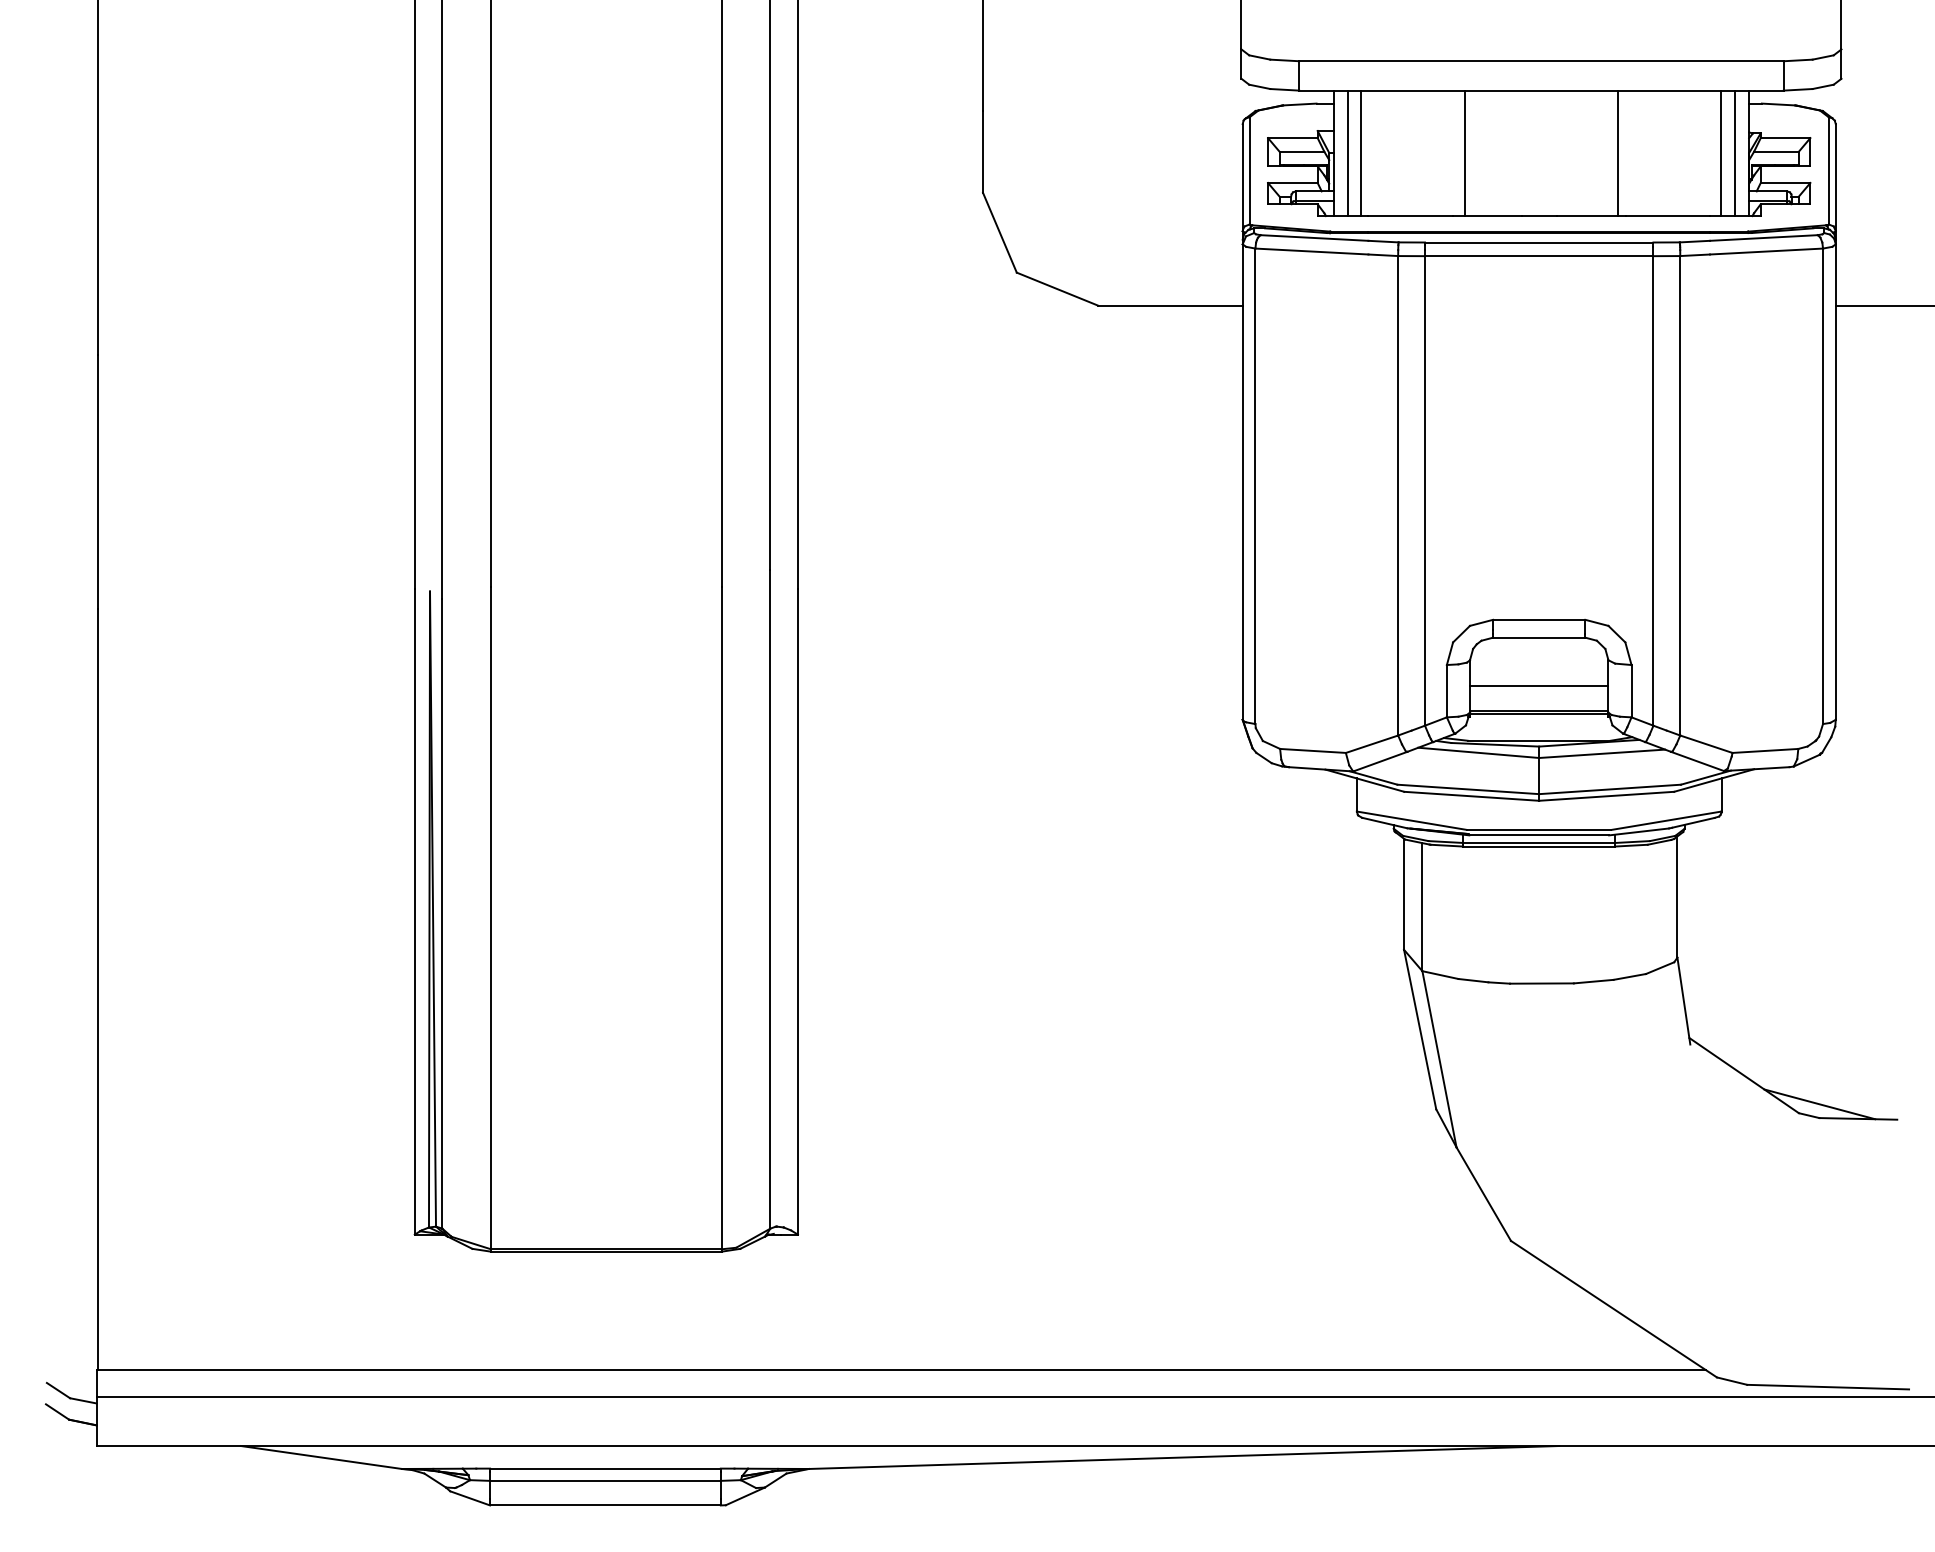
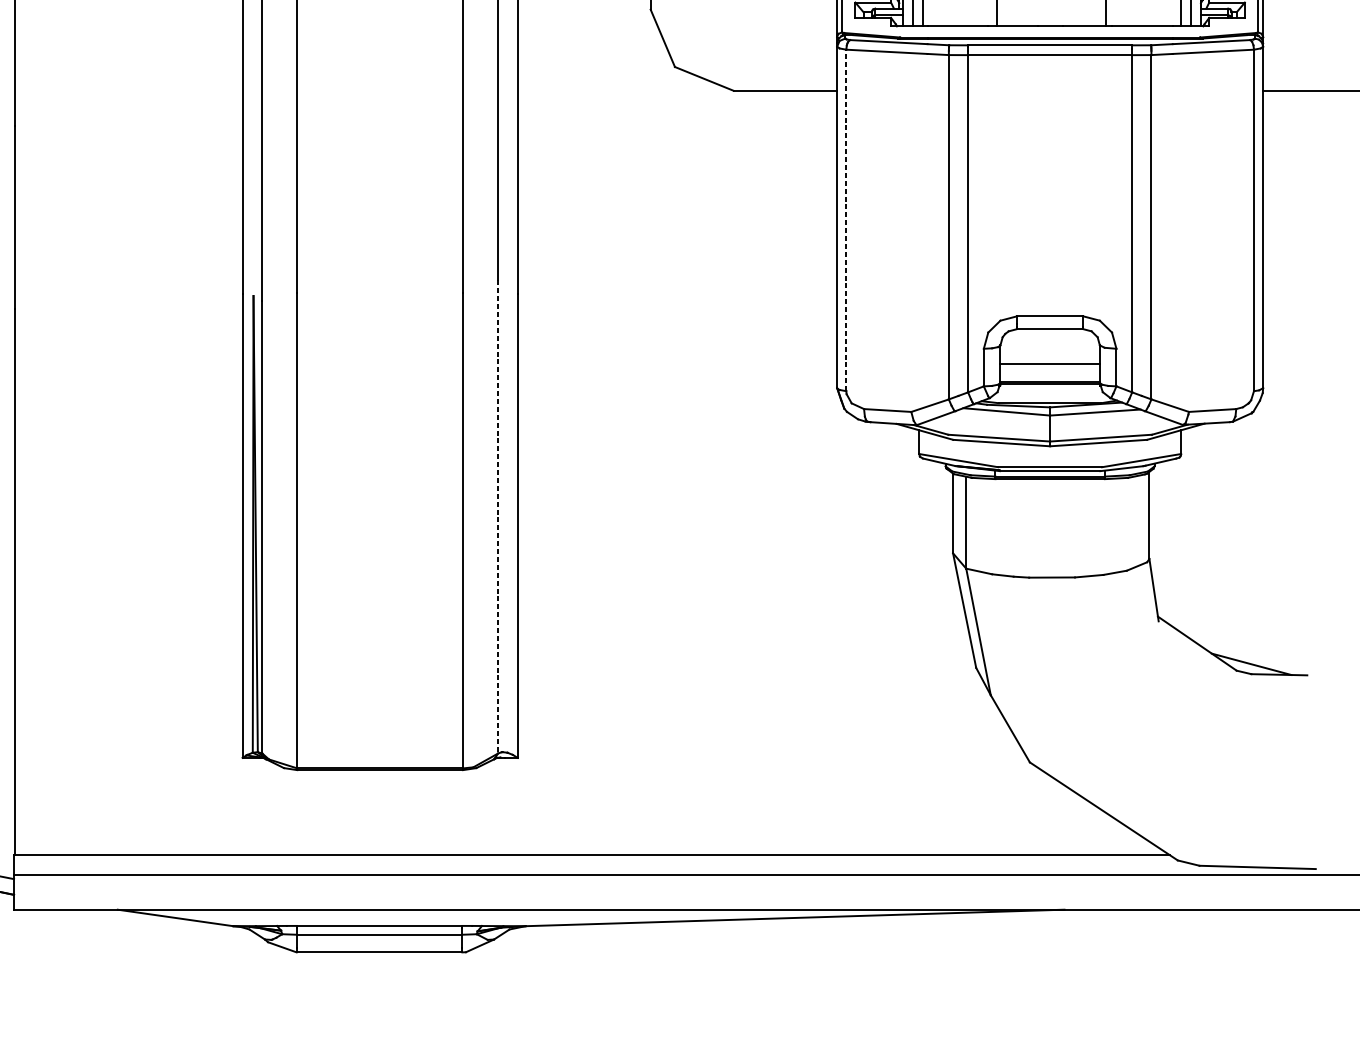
line: (1255, 486) -> (846, 220), solid -> dashed
line: (770, 899) -> (498, 517), solid -> dashed

